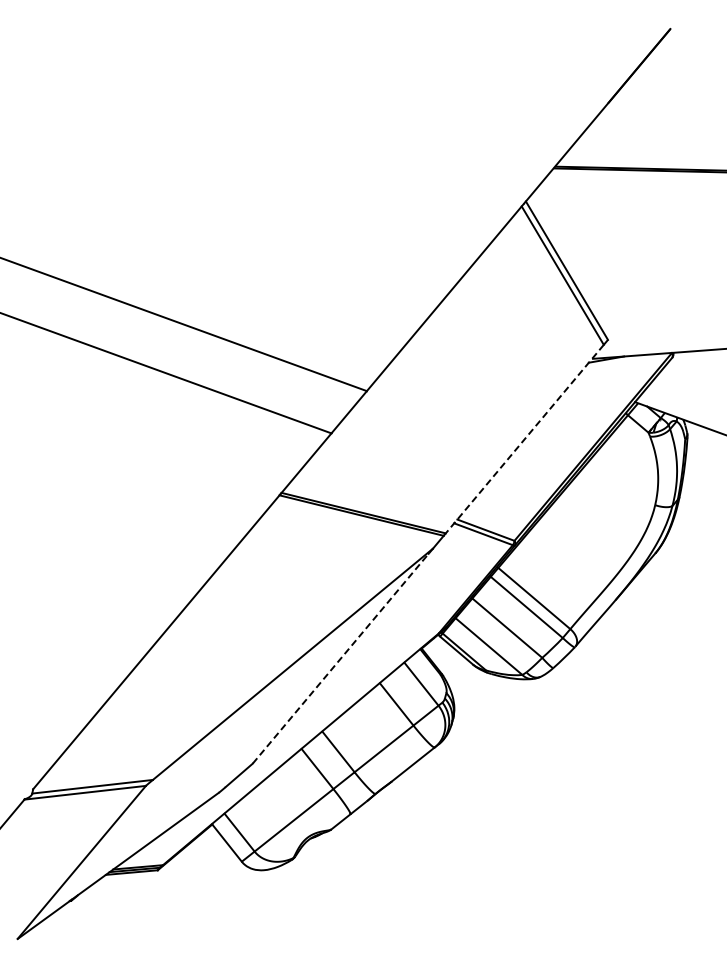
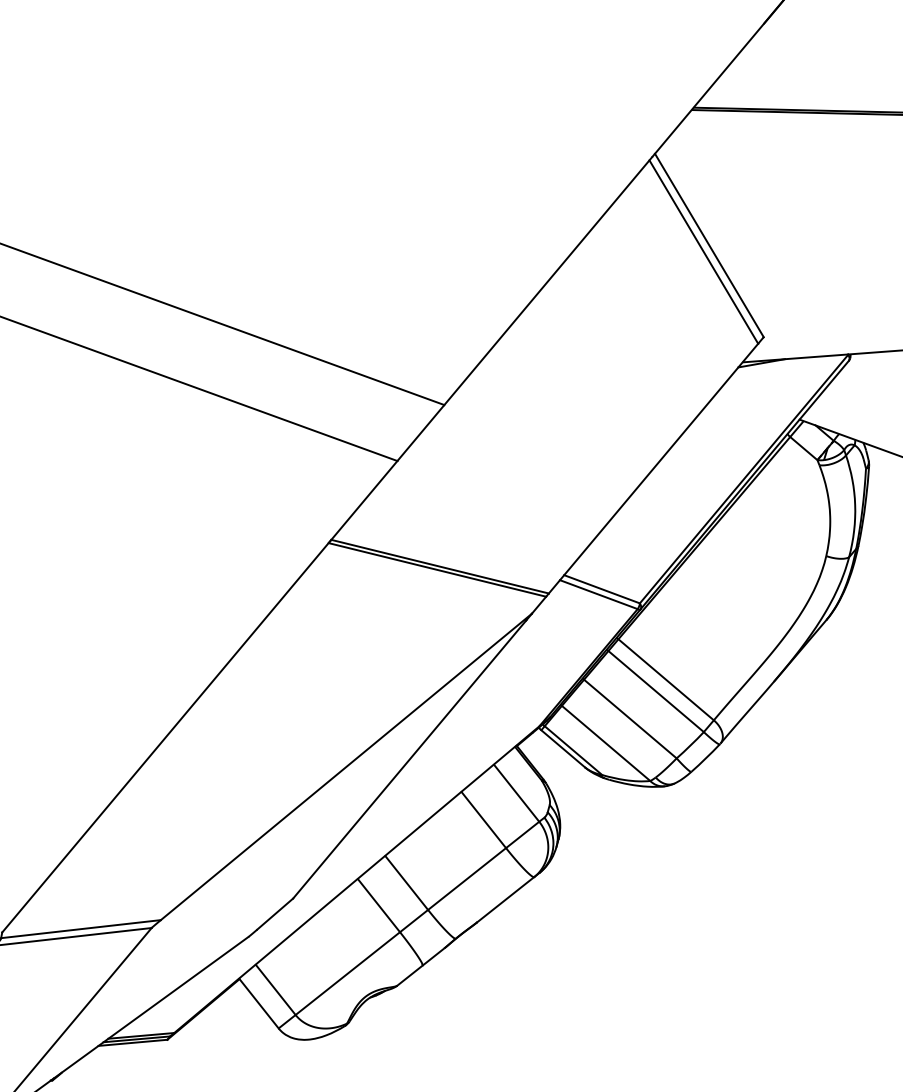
line: (524, 439) -> (653, 469), dashed -> solid
line: (343, 655) -> (413, 755), dashed -> solid

